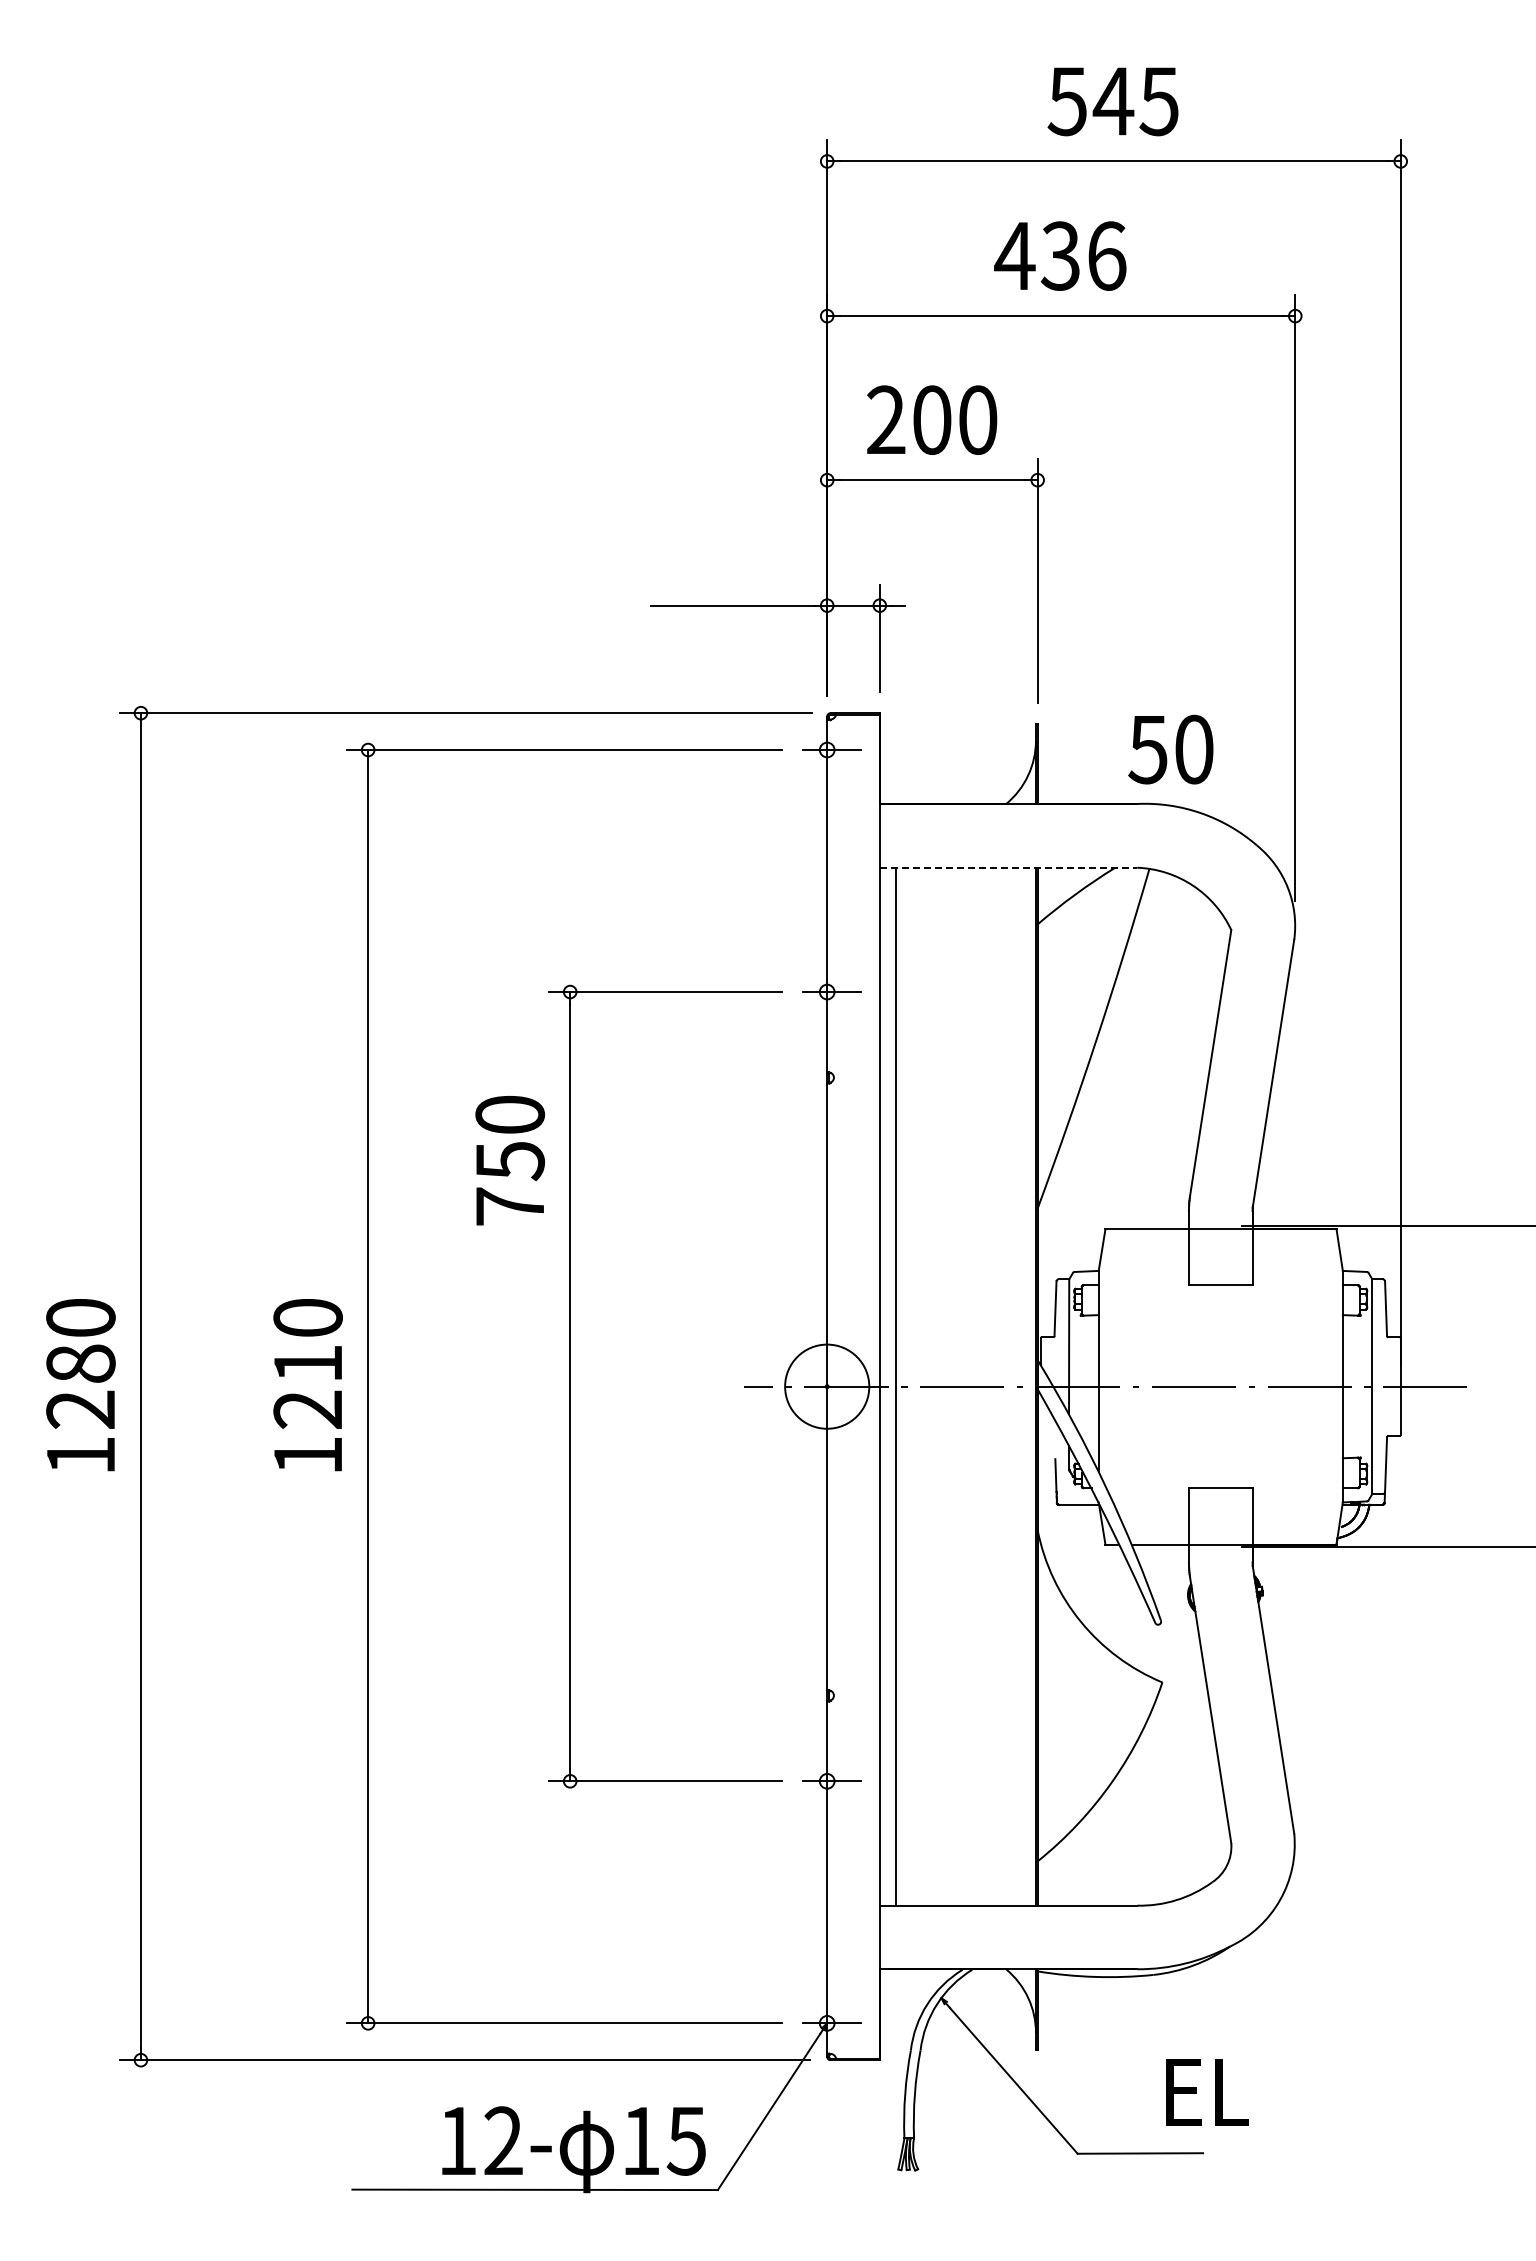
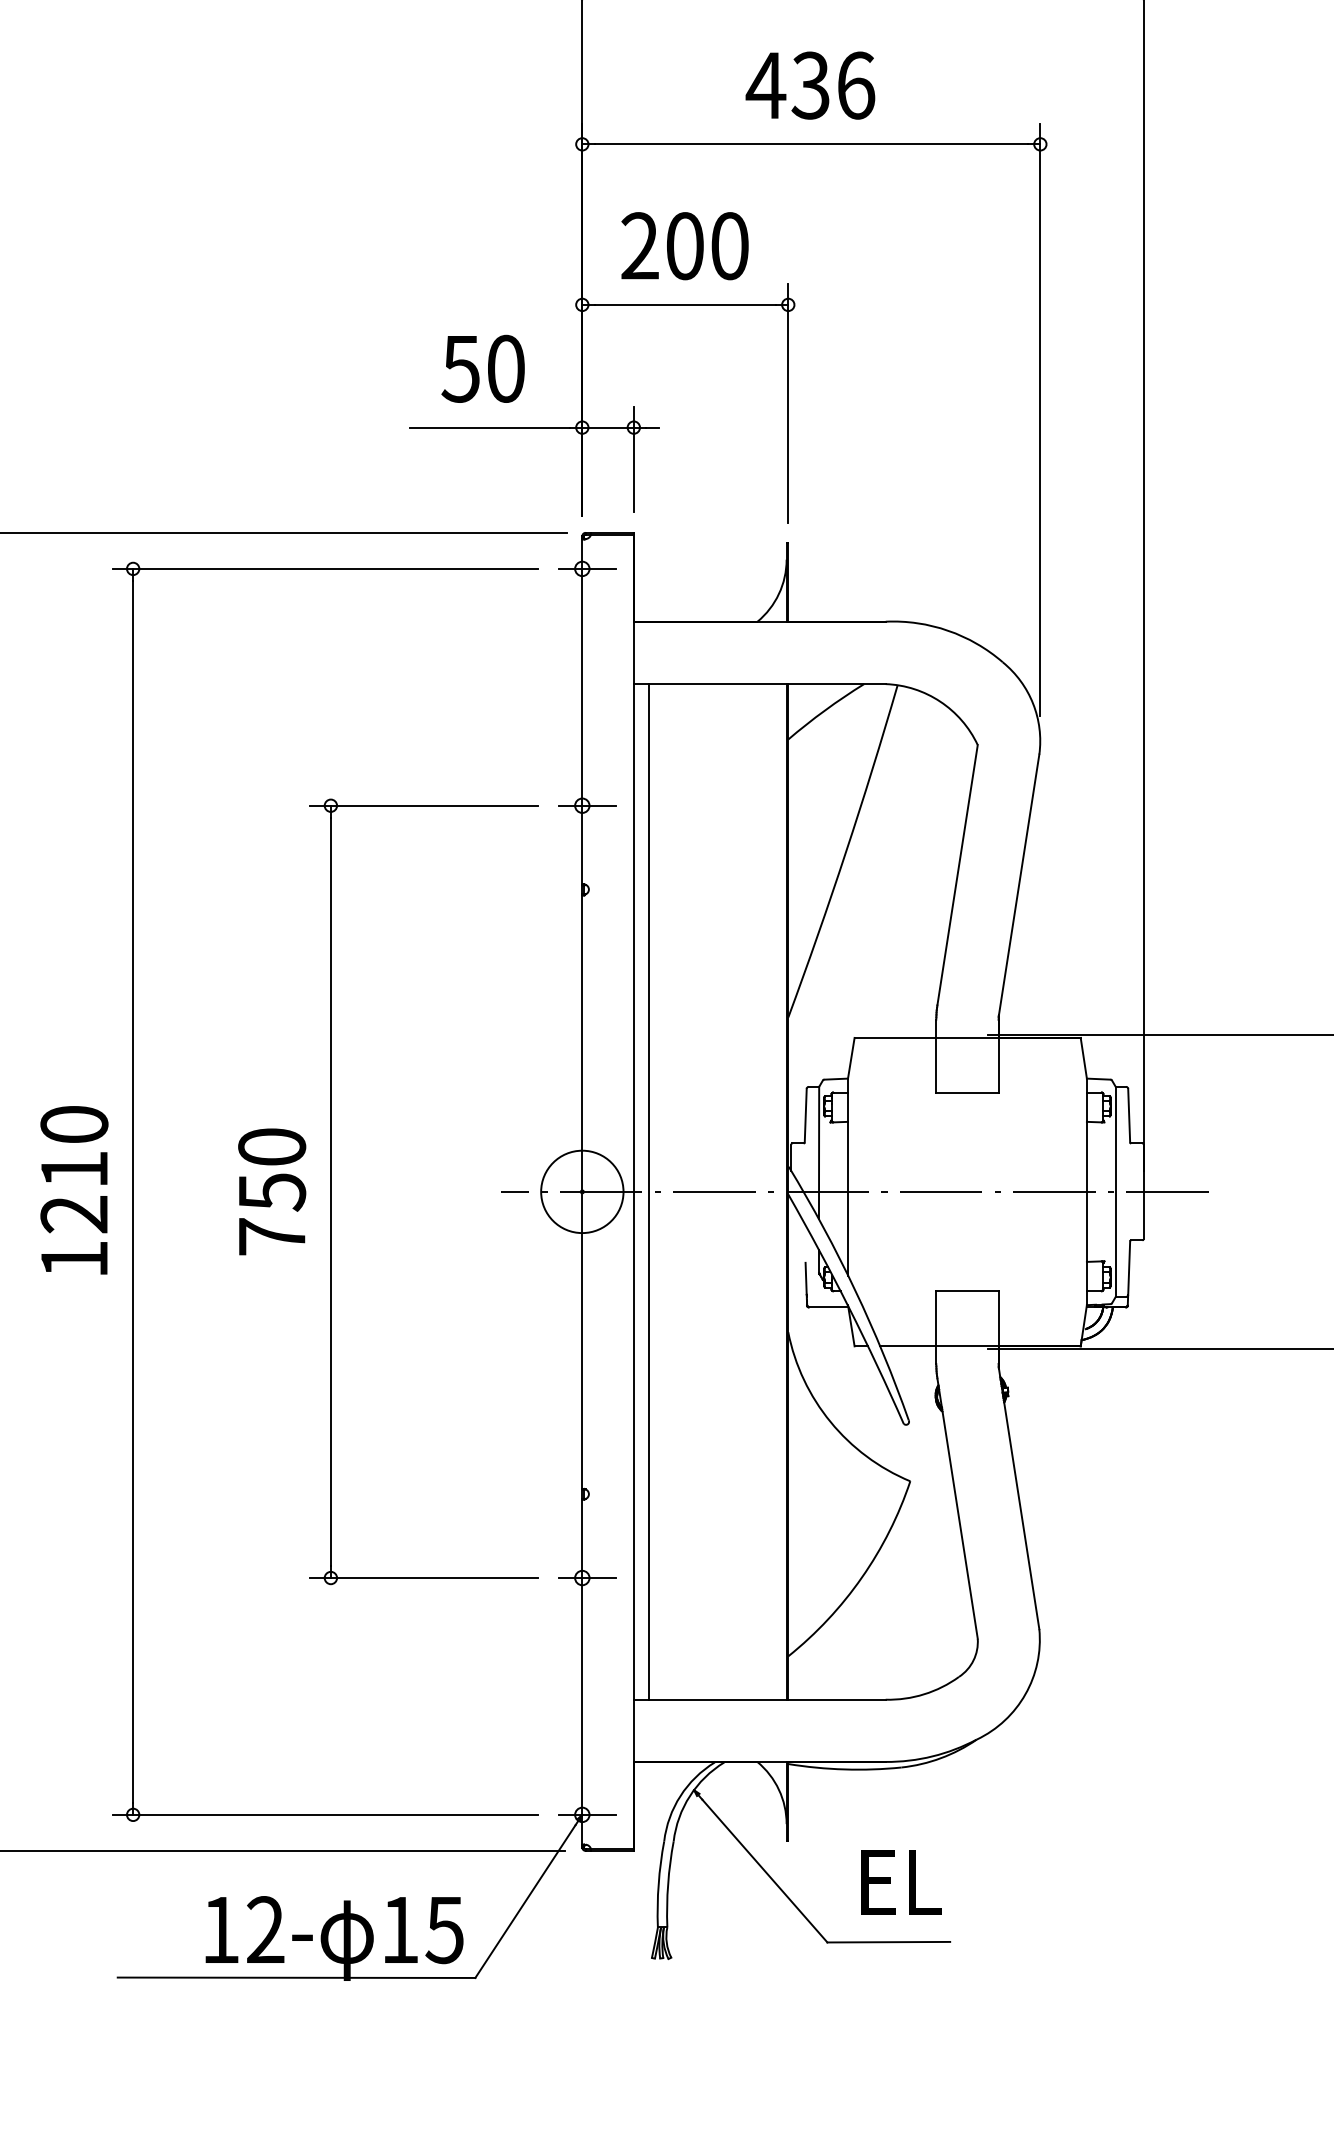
text: (1170, 749) -> (482, 368), moved
line: (1008, 867) -> (759, 683), dashed -> solid
text: (509, 1160) -> (271, 1191), moved
text: (1207, 2092) -> (901, 1882), moved

